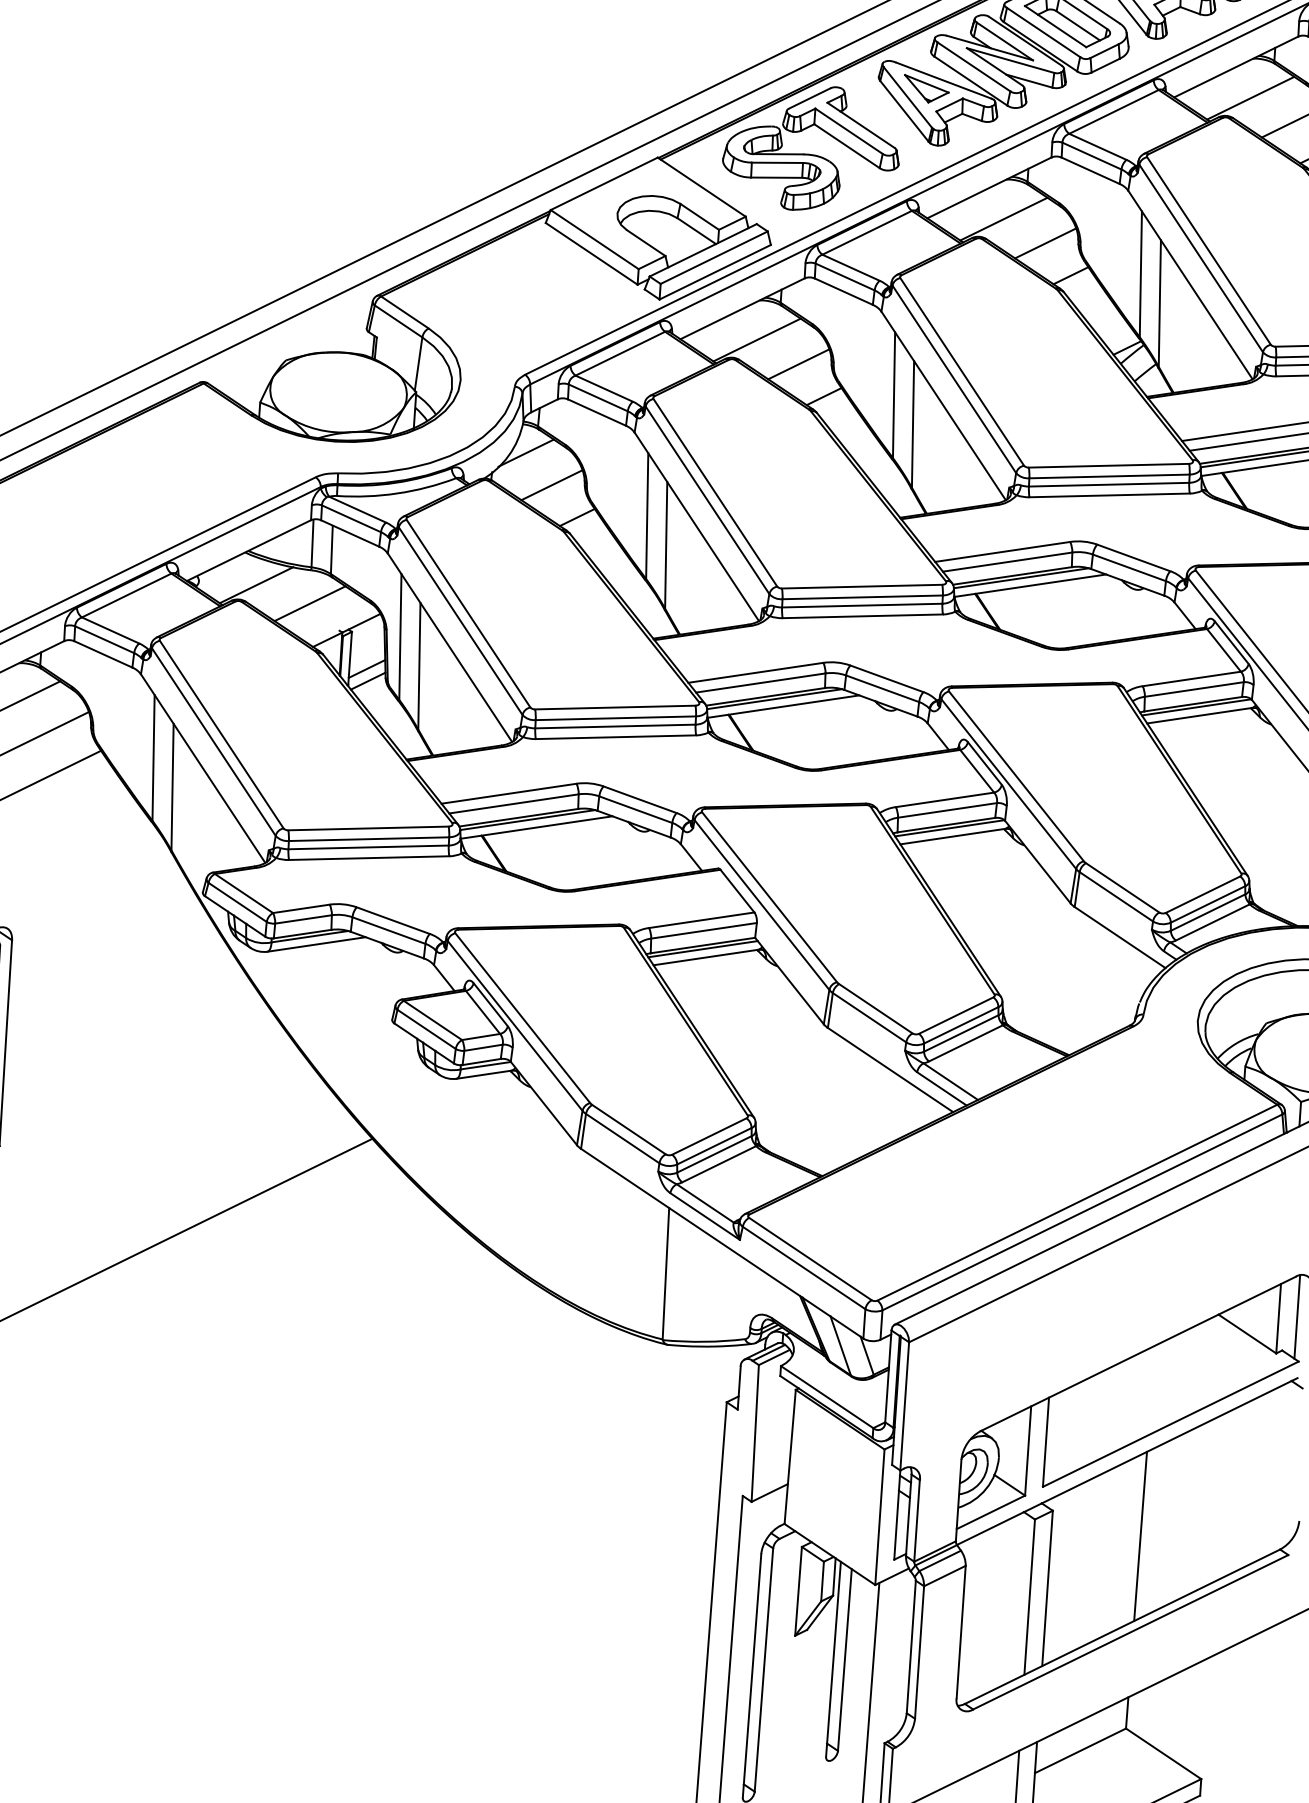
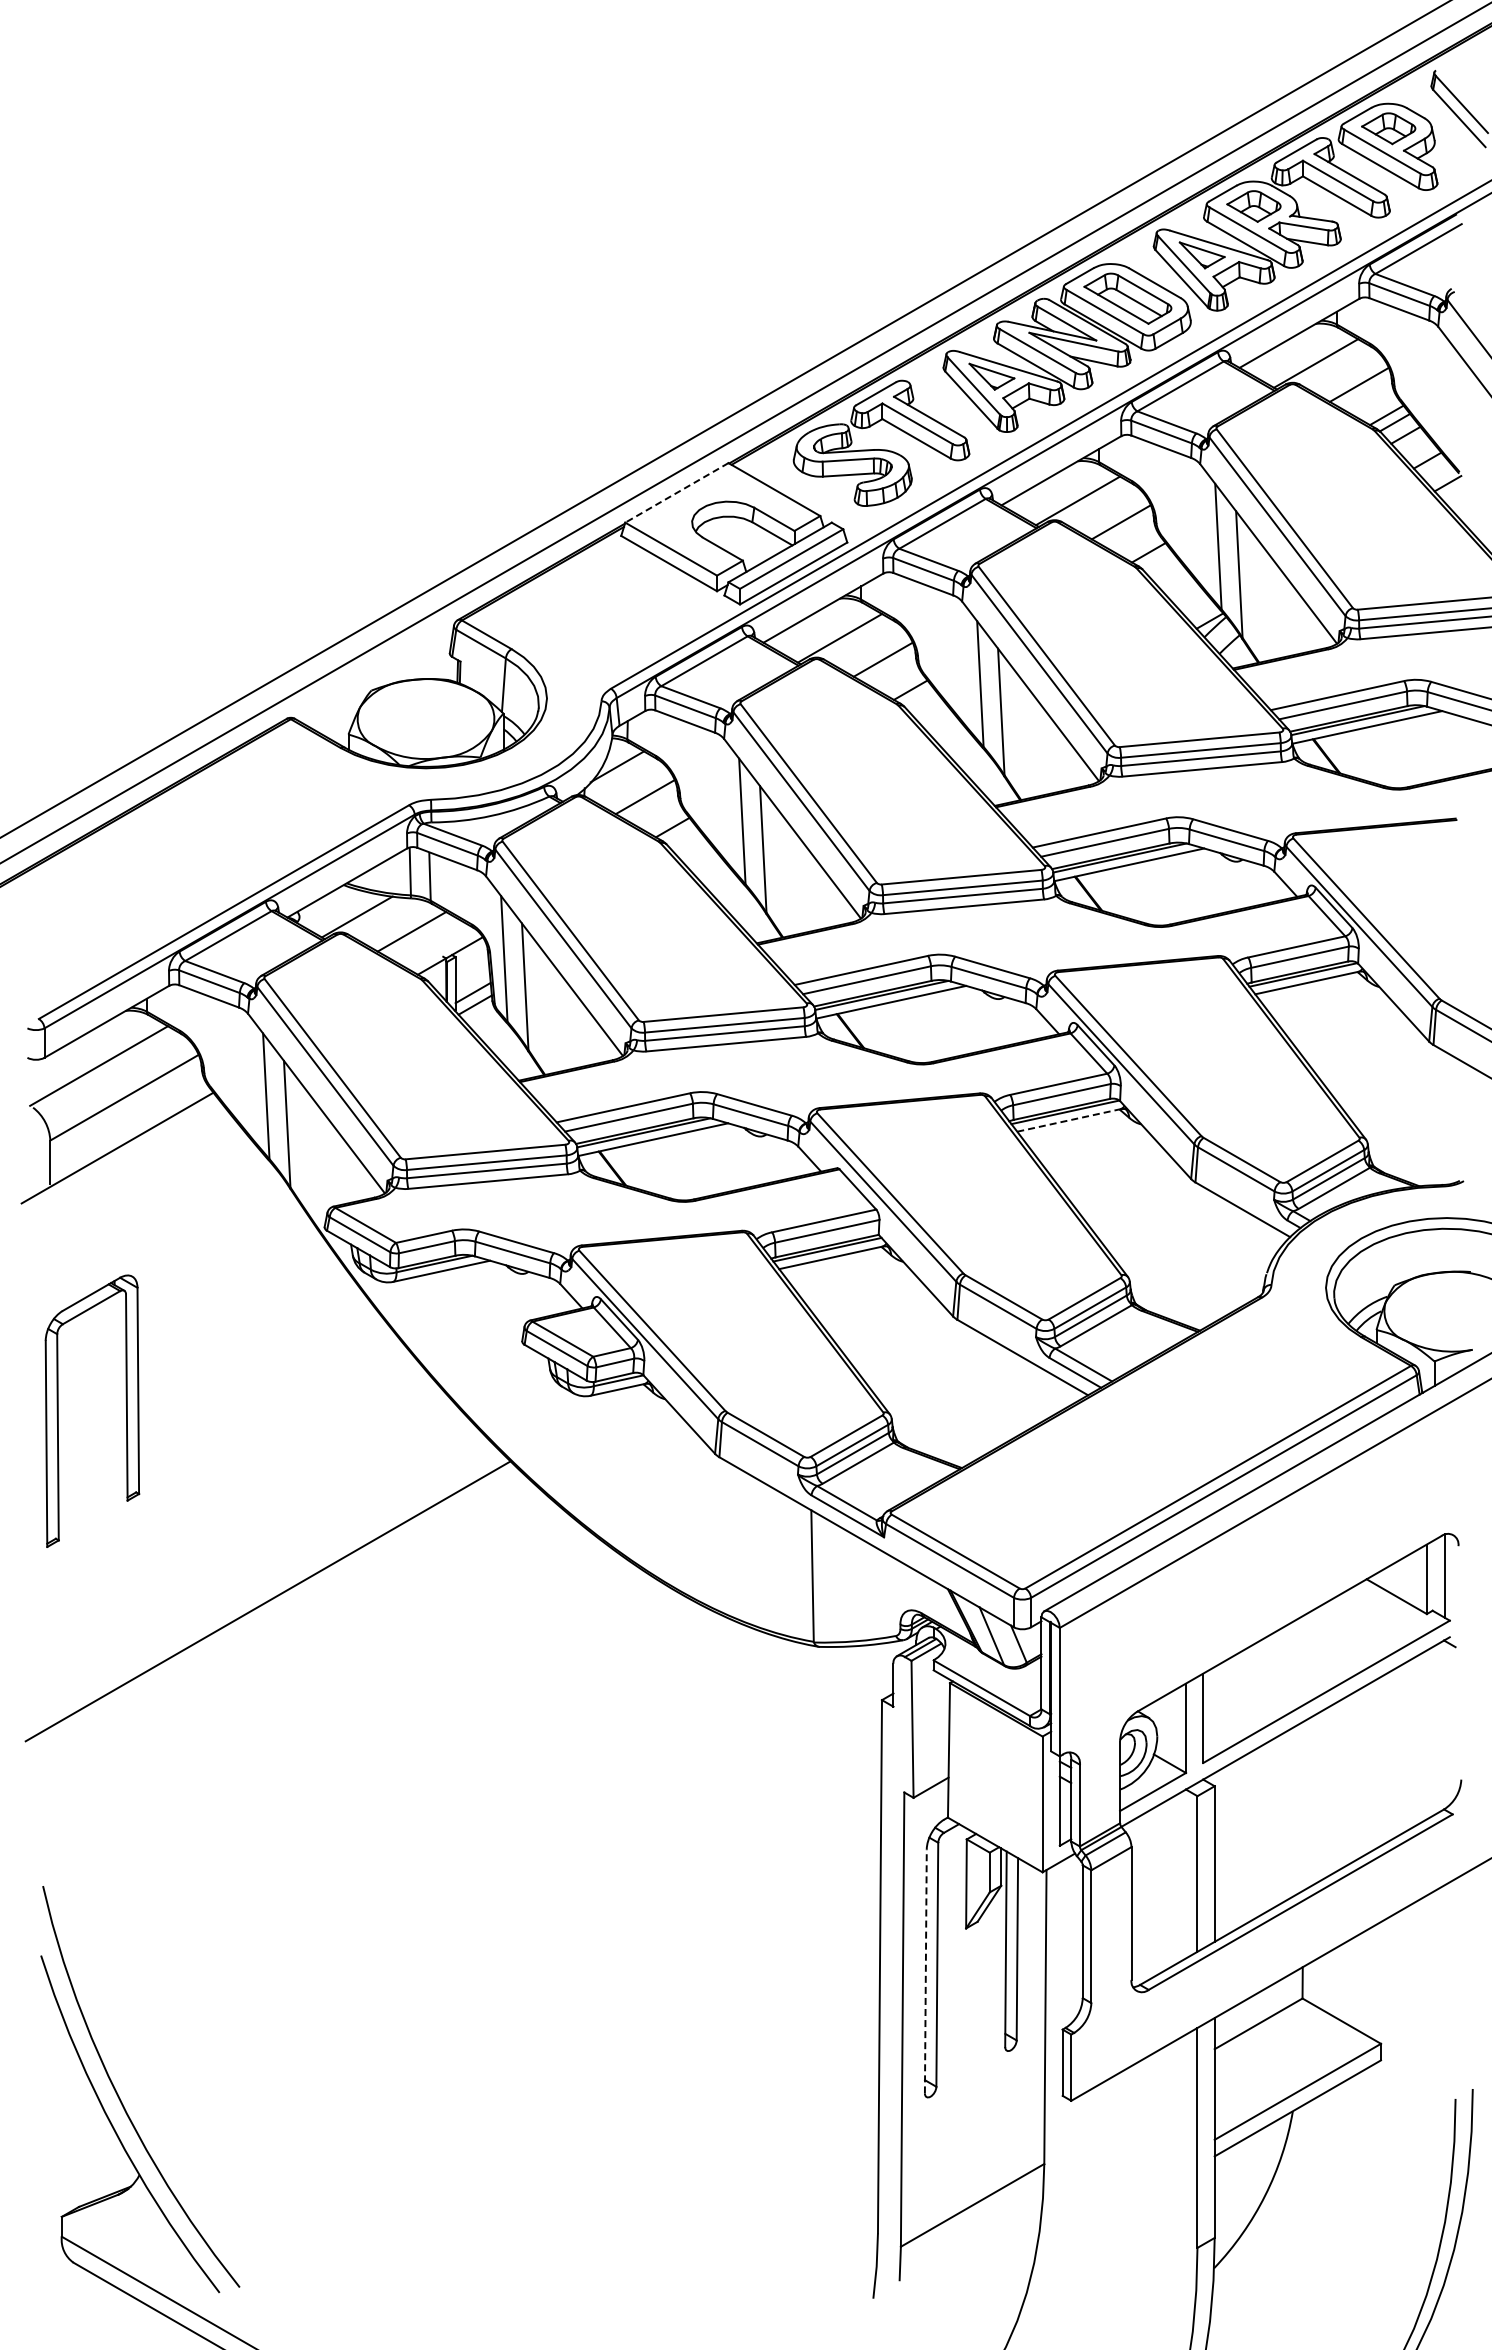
line: (603, 183) -> (676, 492), solid -> dashed
line: (952, 836) -> (1068, 1120), solid -> dashed
line: (1140, 1536) -> (1303, 1805), removed
line: (751, 1675) -> (925, 1971), solid -> dashed

